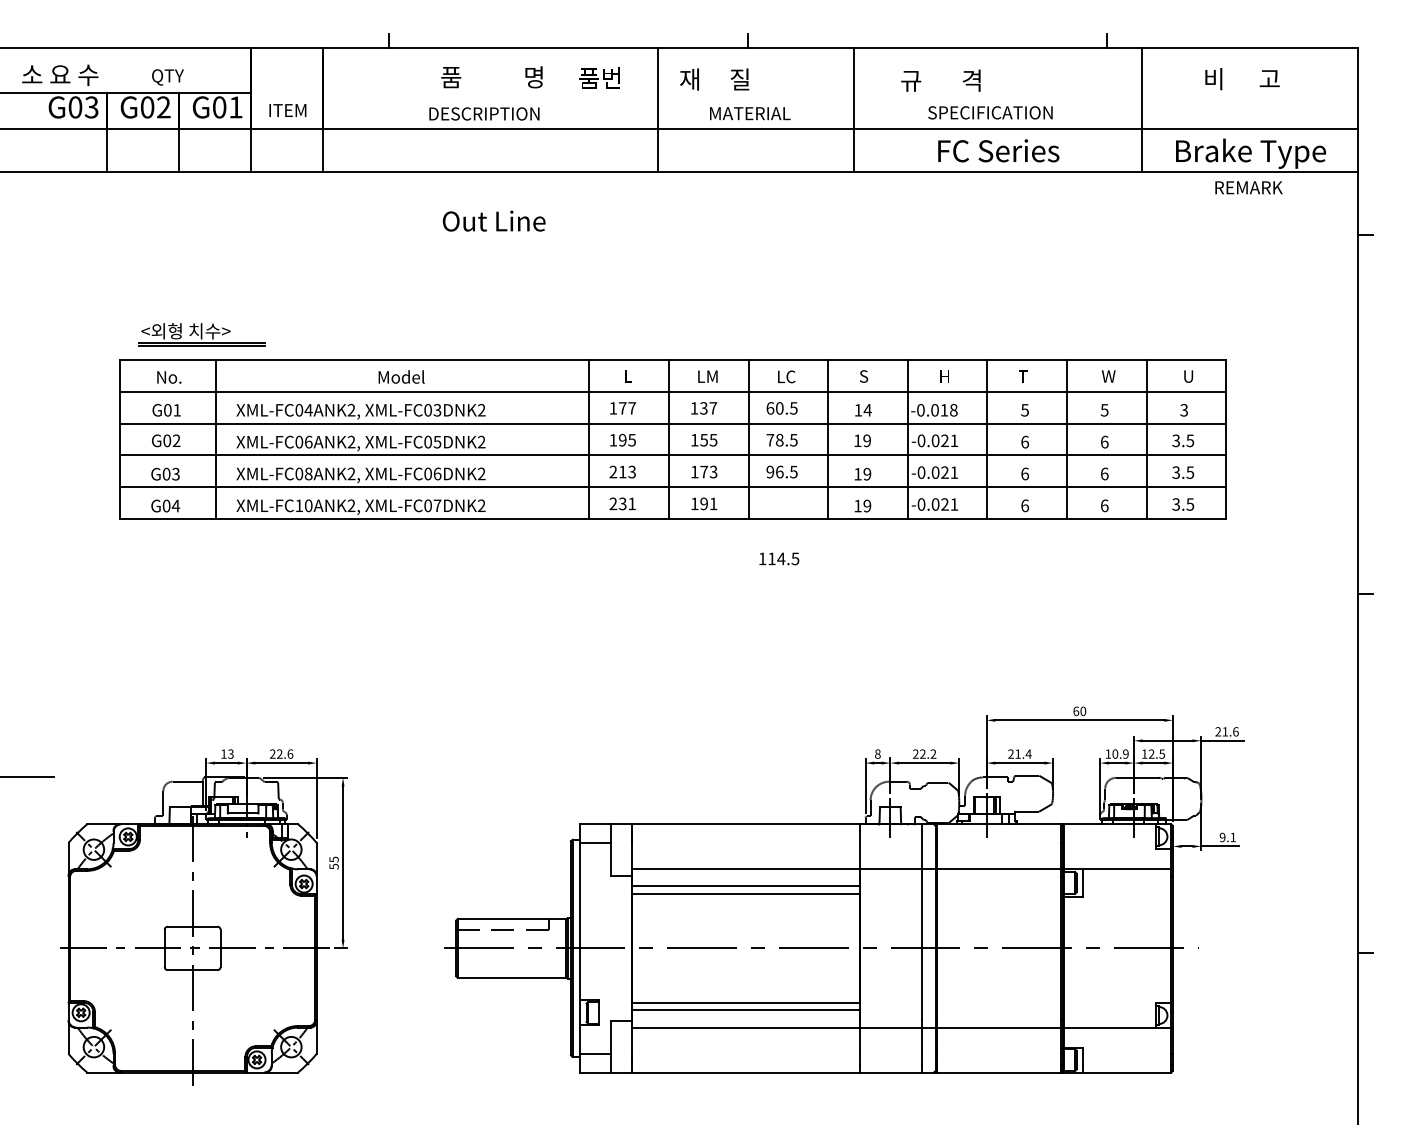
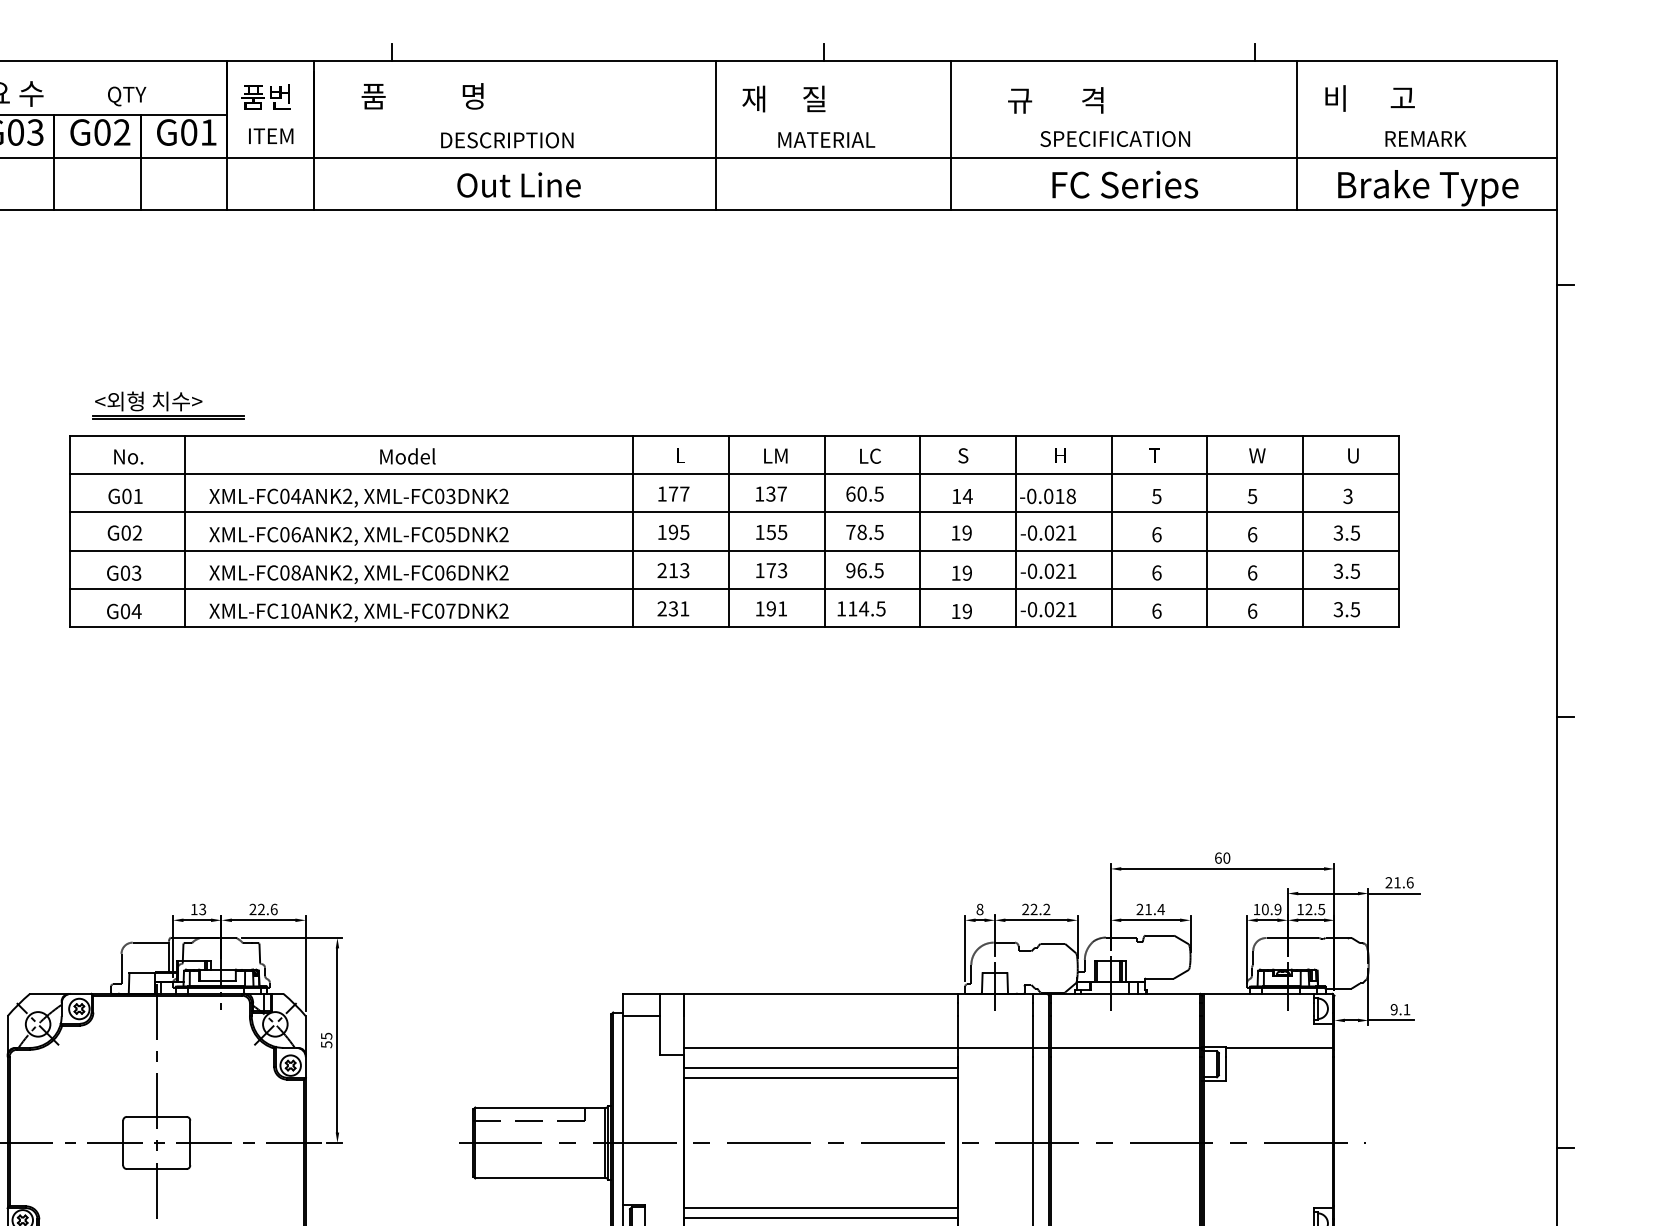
text: (491, 77) -> (422, 96), moved
text: (599, 77) -> (265, 96), moved
text: (1242, 79) -> (1370, 98), moved
text: (1248, 187) -> (1425, 138), moved
text: (493, 220) -> (518, 184), moved
text: (779, 558) -> (861, 608), moved

